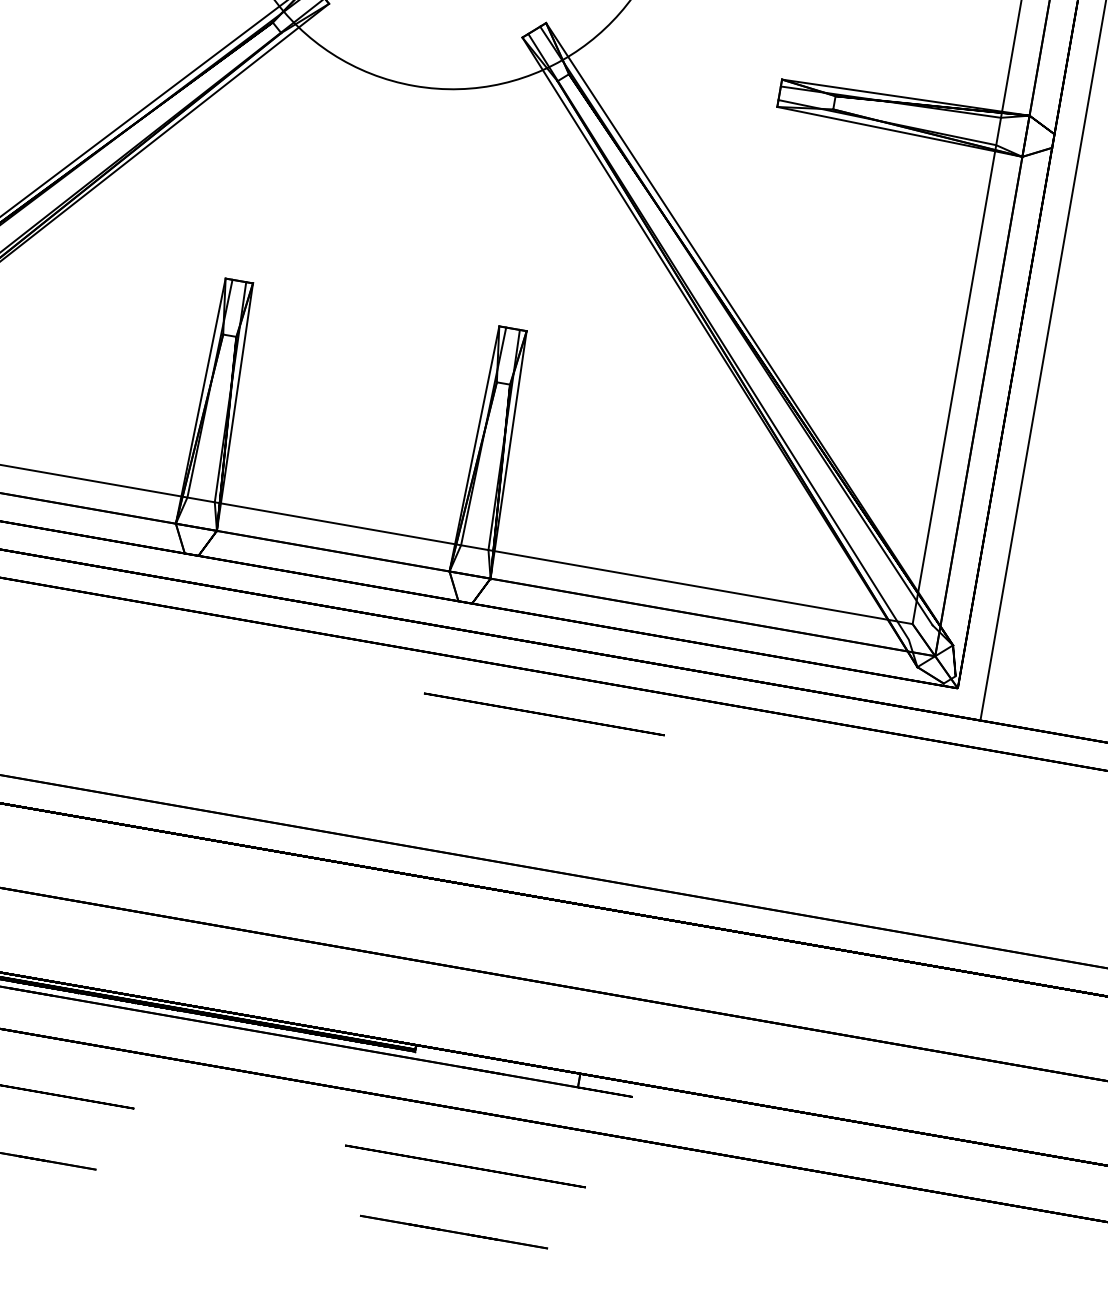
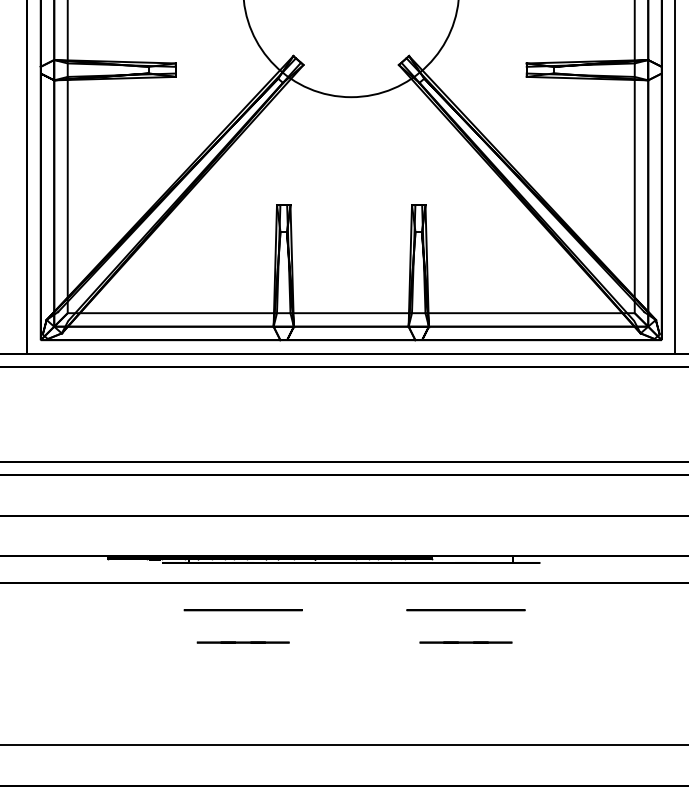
circle: (543, 714) -> (465, 387), removed

